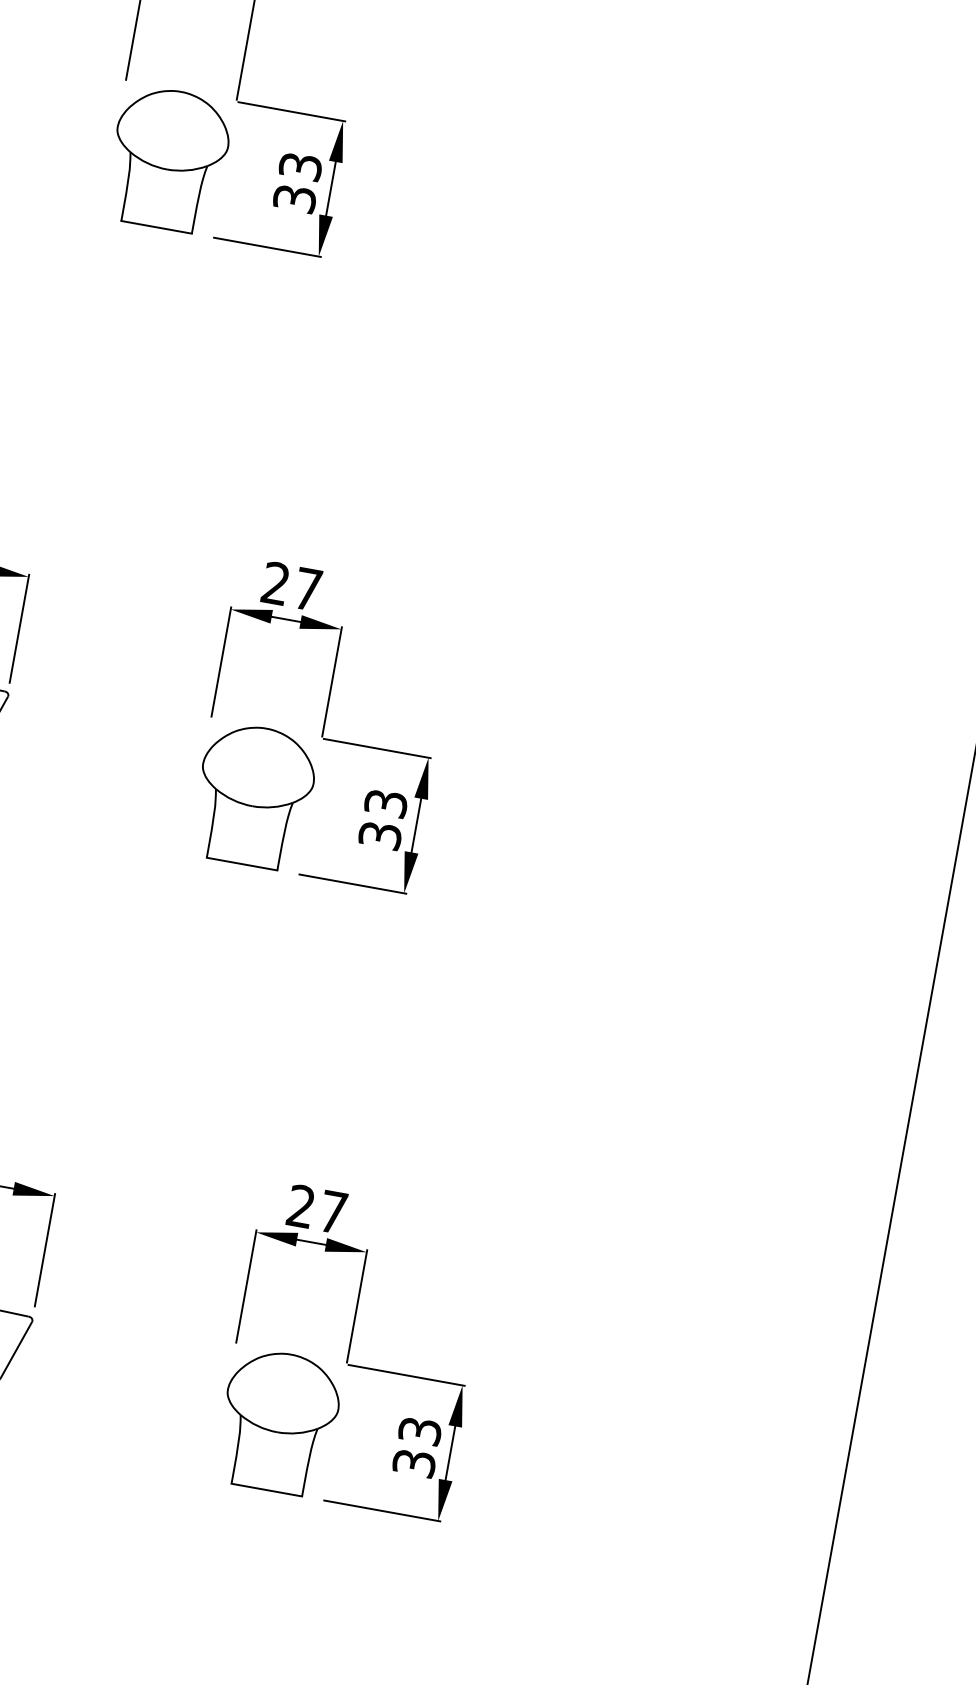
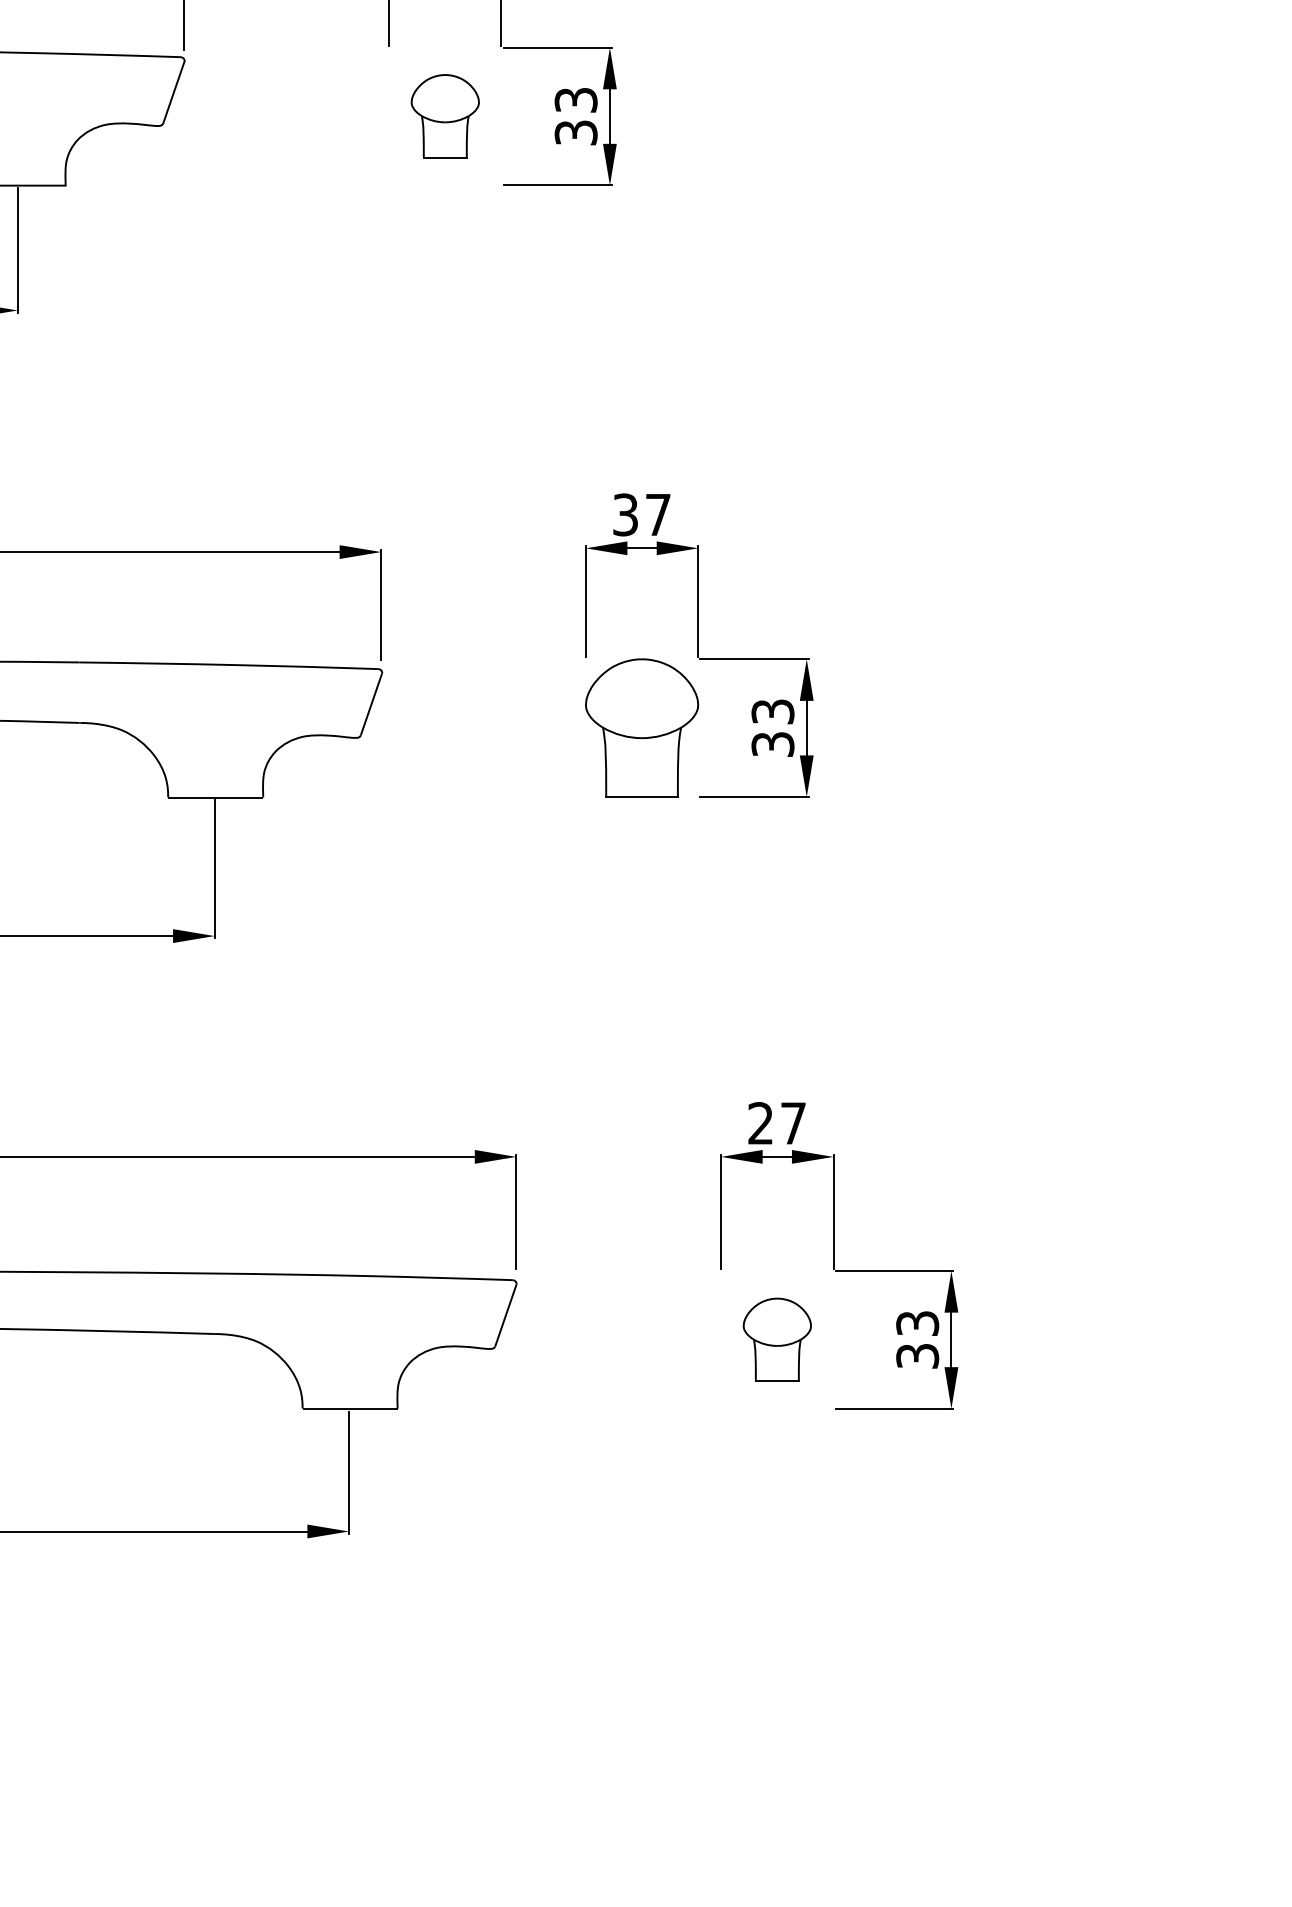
part: (169, 158) -> (445, 115), size x0.6
text: (275, 583) -> (625, 514), 27 -> 37
part: (279, 1422) -> (777, 1339), size x0.6

